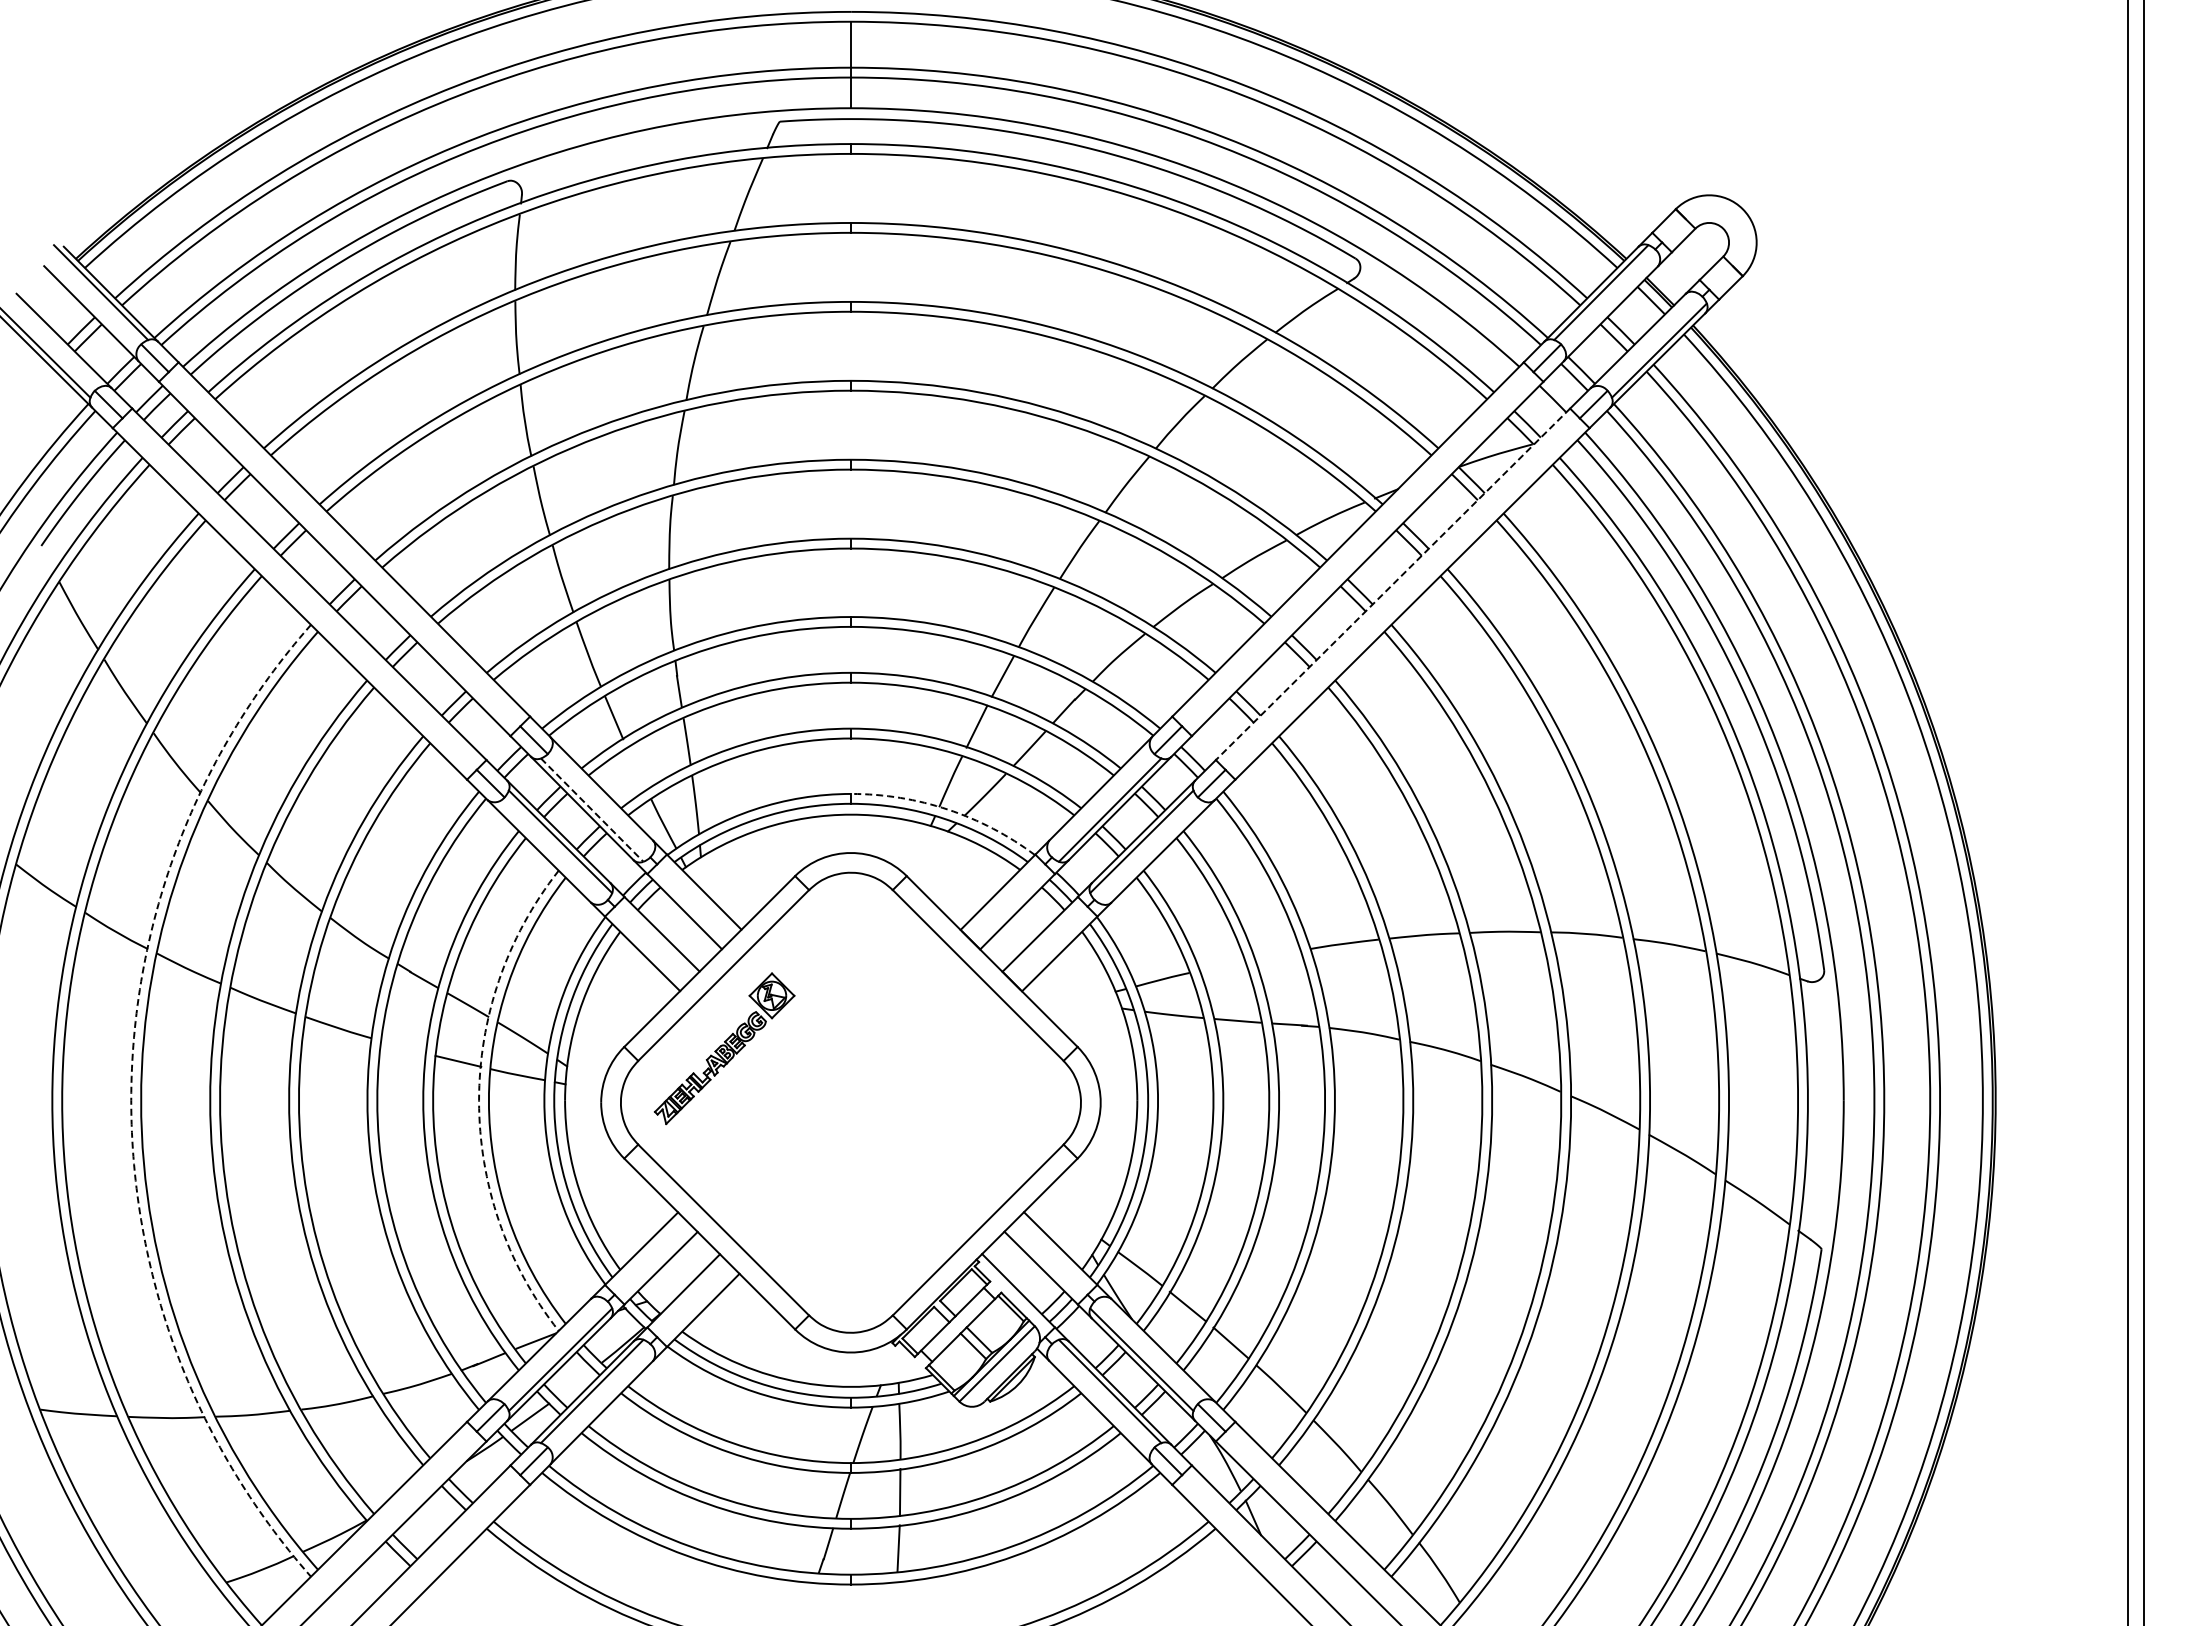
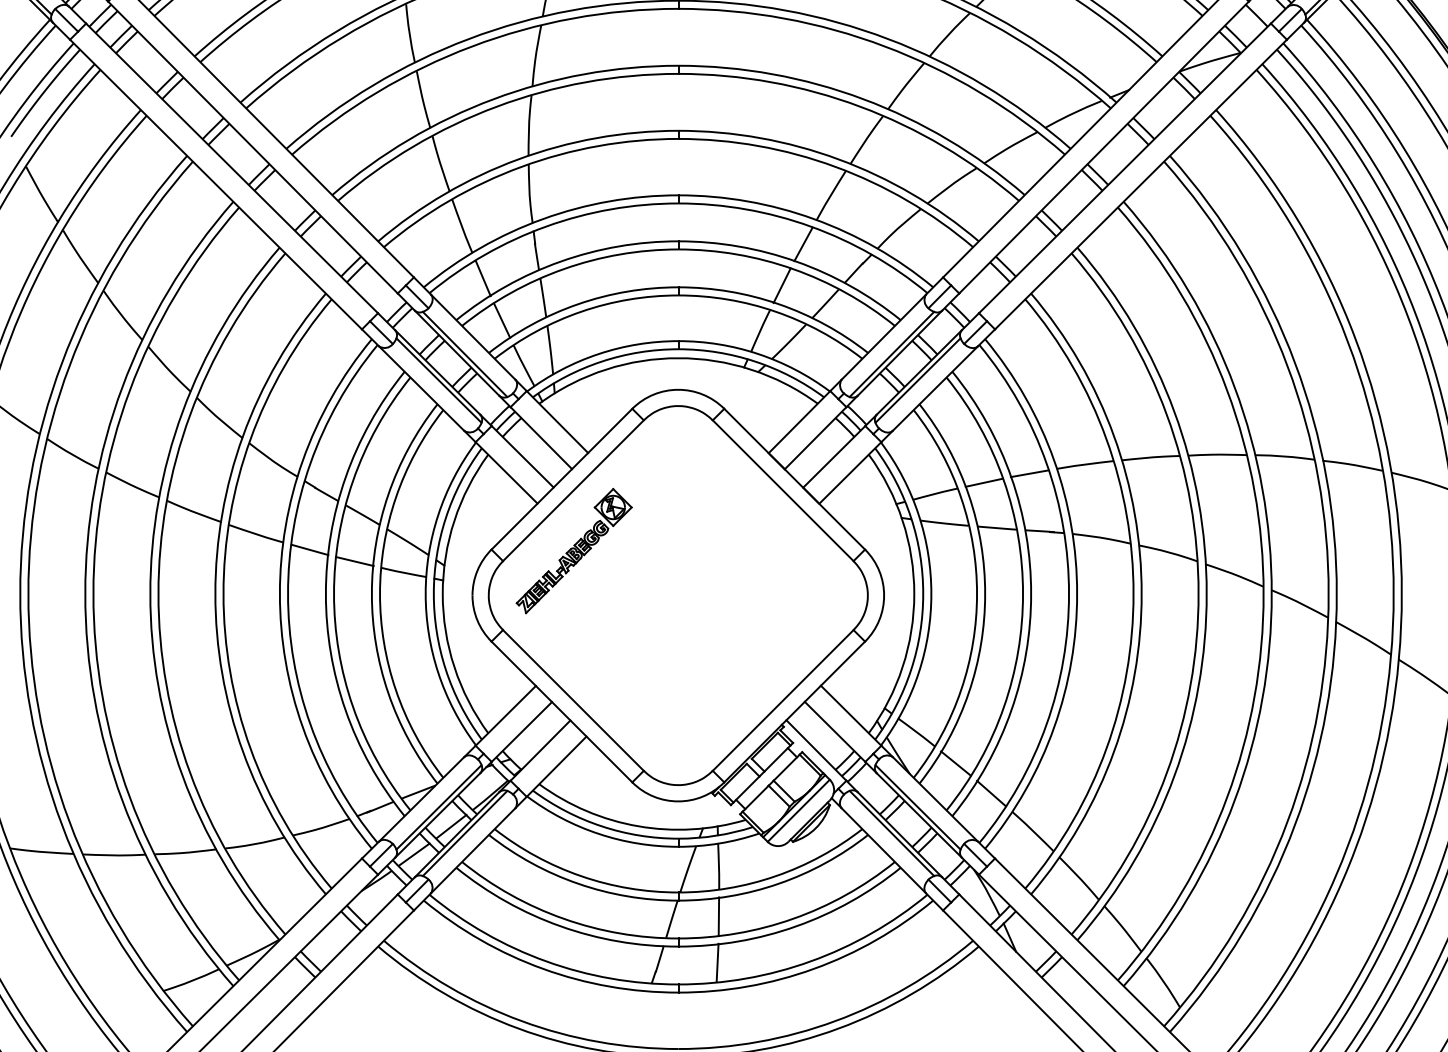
line: (1393, 584) -> (1125, 168), dashed -> solid
line: (636, 768) -> (501, 320), added
arc: (948, 809) -> (758, 353), dashed -> solid
line: (592, 810) -> (465, 354), dashed -> solid
line: (1277, 954) -> (1029, 473), added
line: (1221, 965) -> (983, 482), added
line: (403, 1047) -> (309, 550), added
arc: (131, 1100) -> (85, 593), dashed -> solid
arc: (479, 1100) -> (372, 593), dashed -> solid
line: (575, 1382) -> (451, 826), added

